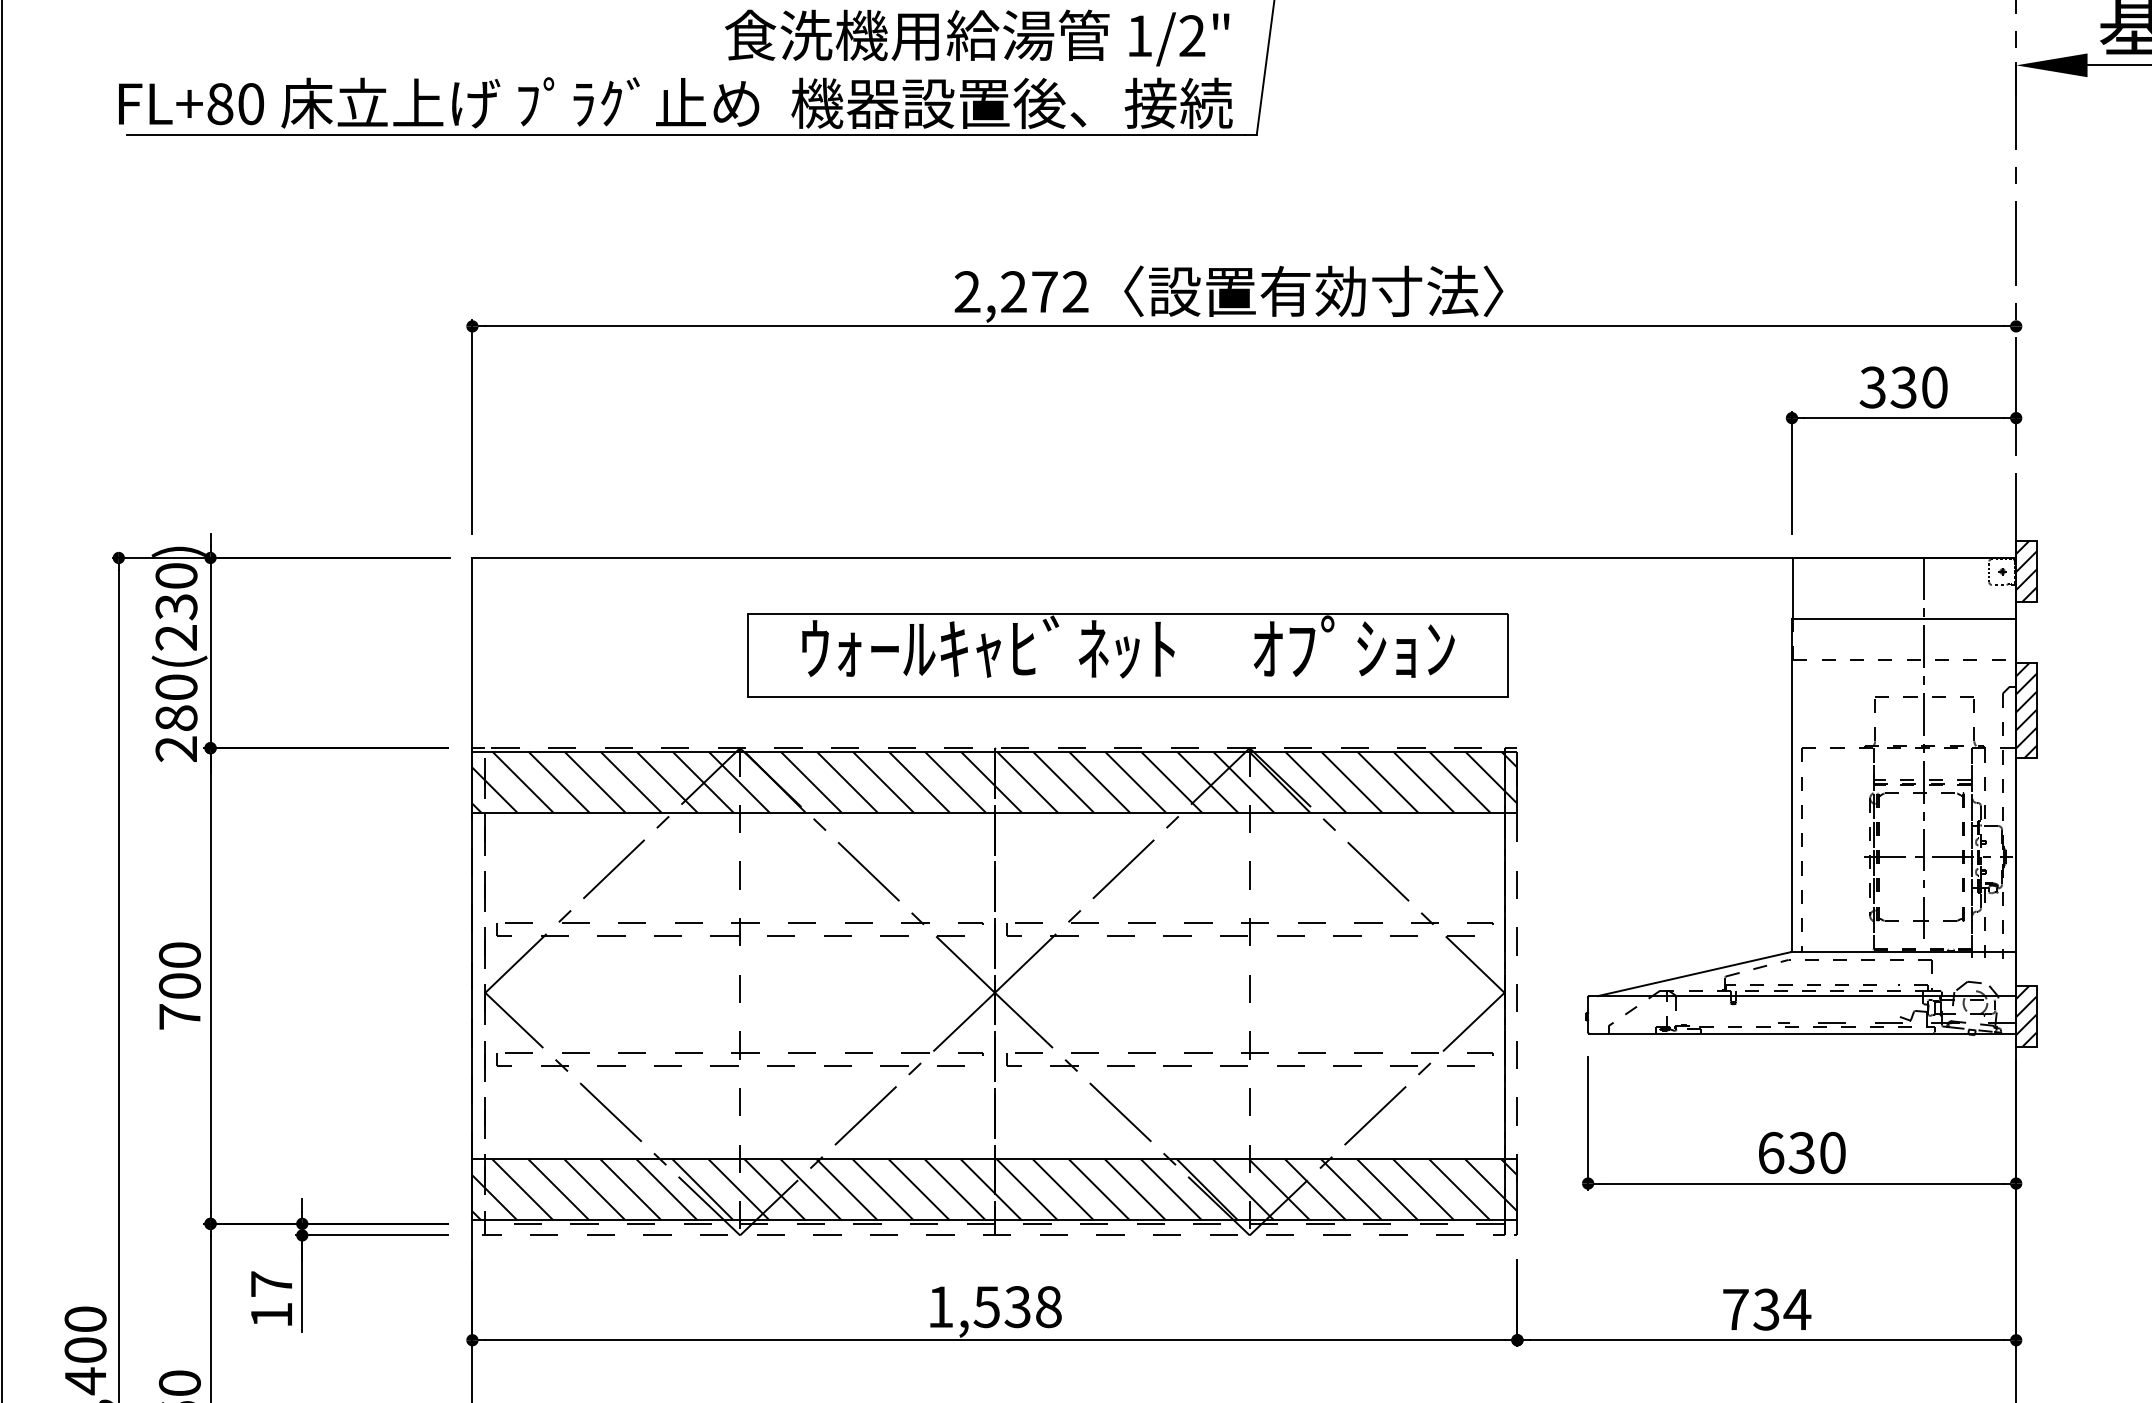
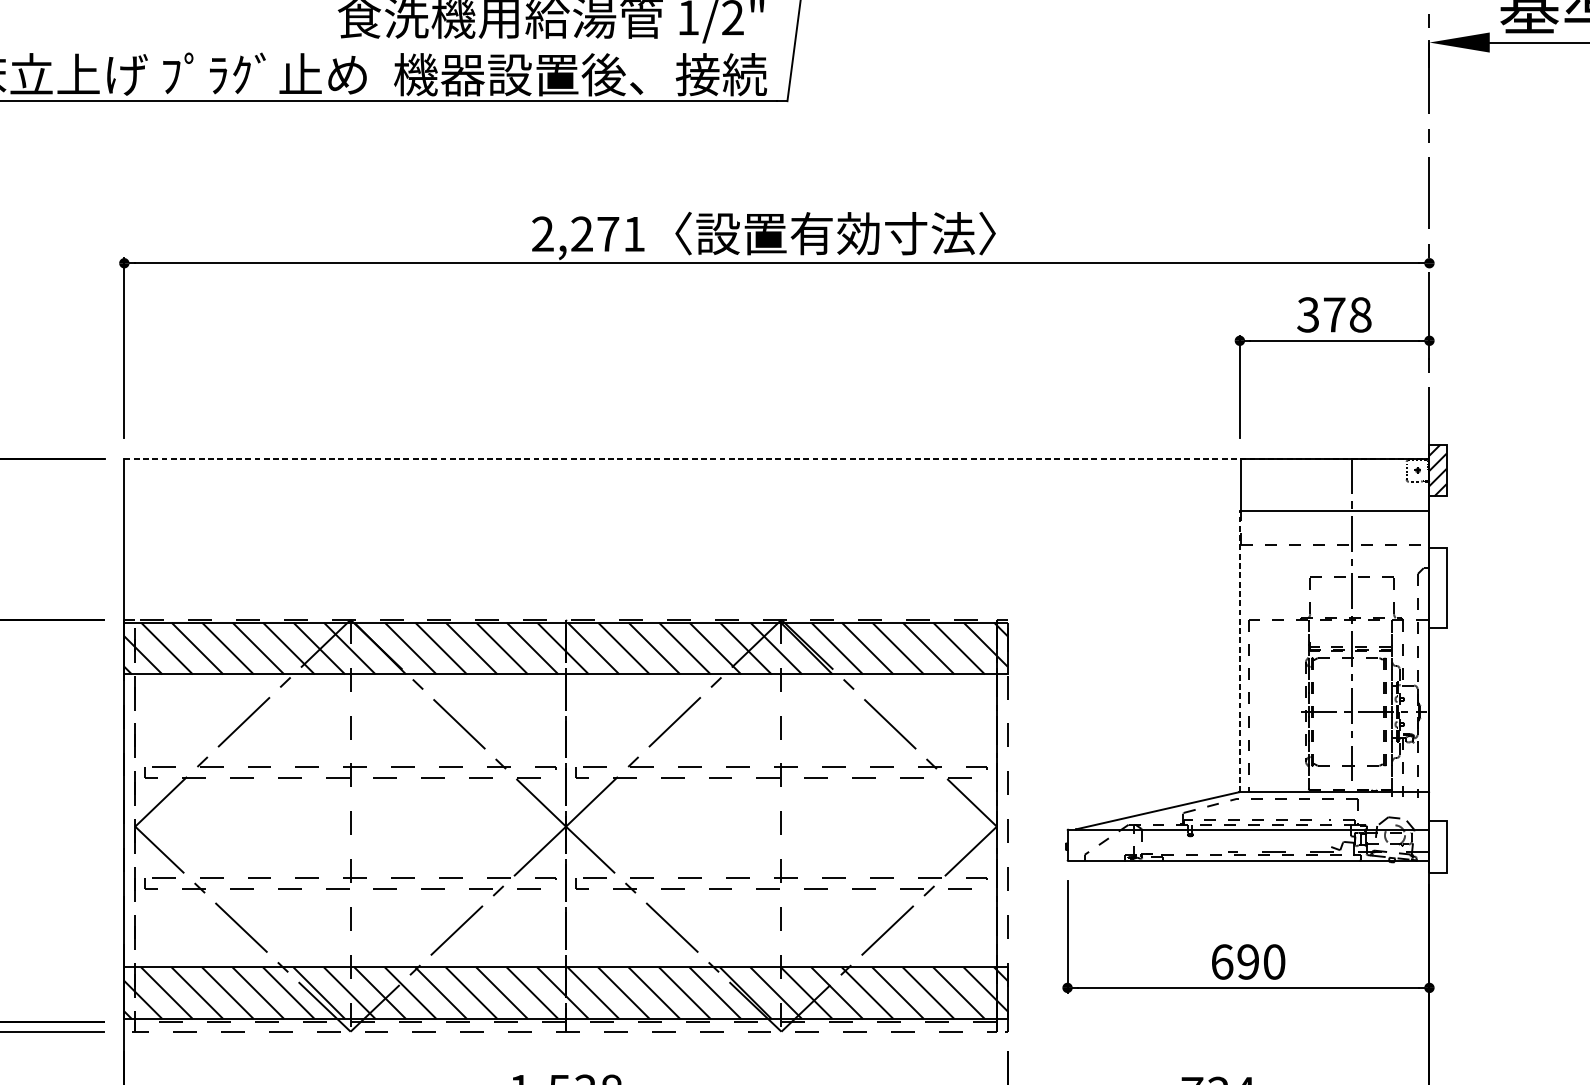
text: (1075, 291) -> (634, 233), 2,272 -> 2,271
text: (1918, 387) -> (1346, 314), 330 -> 378
line: (1244, 557) -> (777, 458), solid -> dashed
part: (1127, 655) -> (678, 541), removed
hatch: (2026, 710) -> (1438, 587), removed
line: (1791, 785) -> (1239, 651), solid -> dashed
hatch: (2026, 1016) -> (1438, 846), removed
text: (1801, 1152) -> (1247, 961), 630 -> 690

